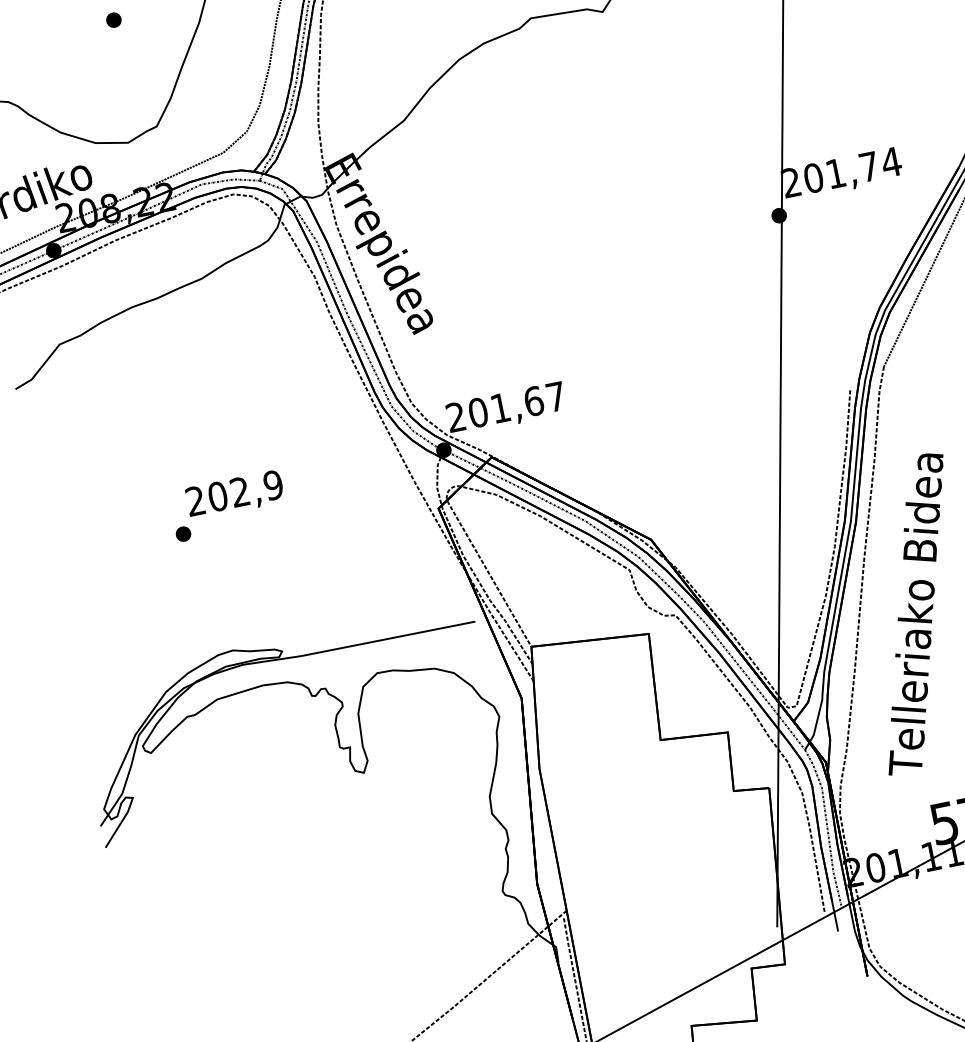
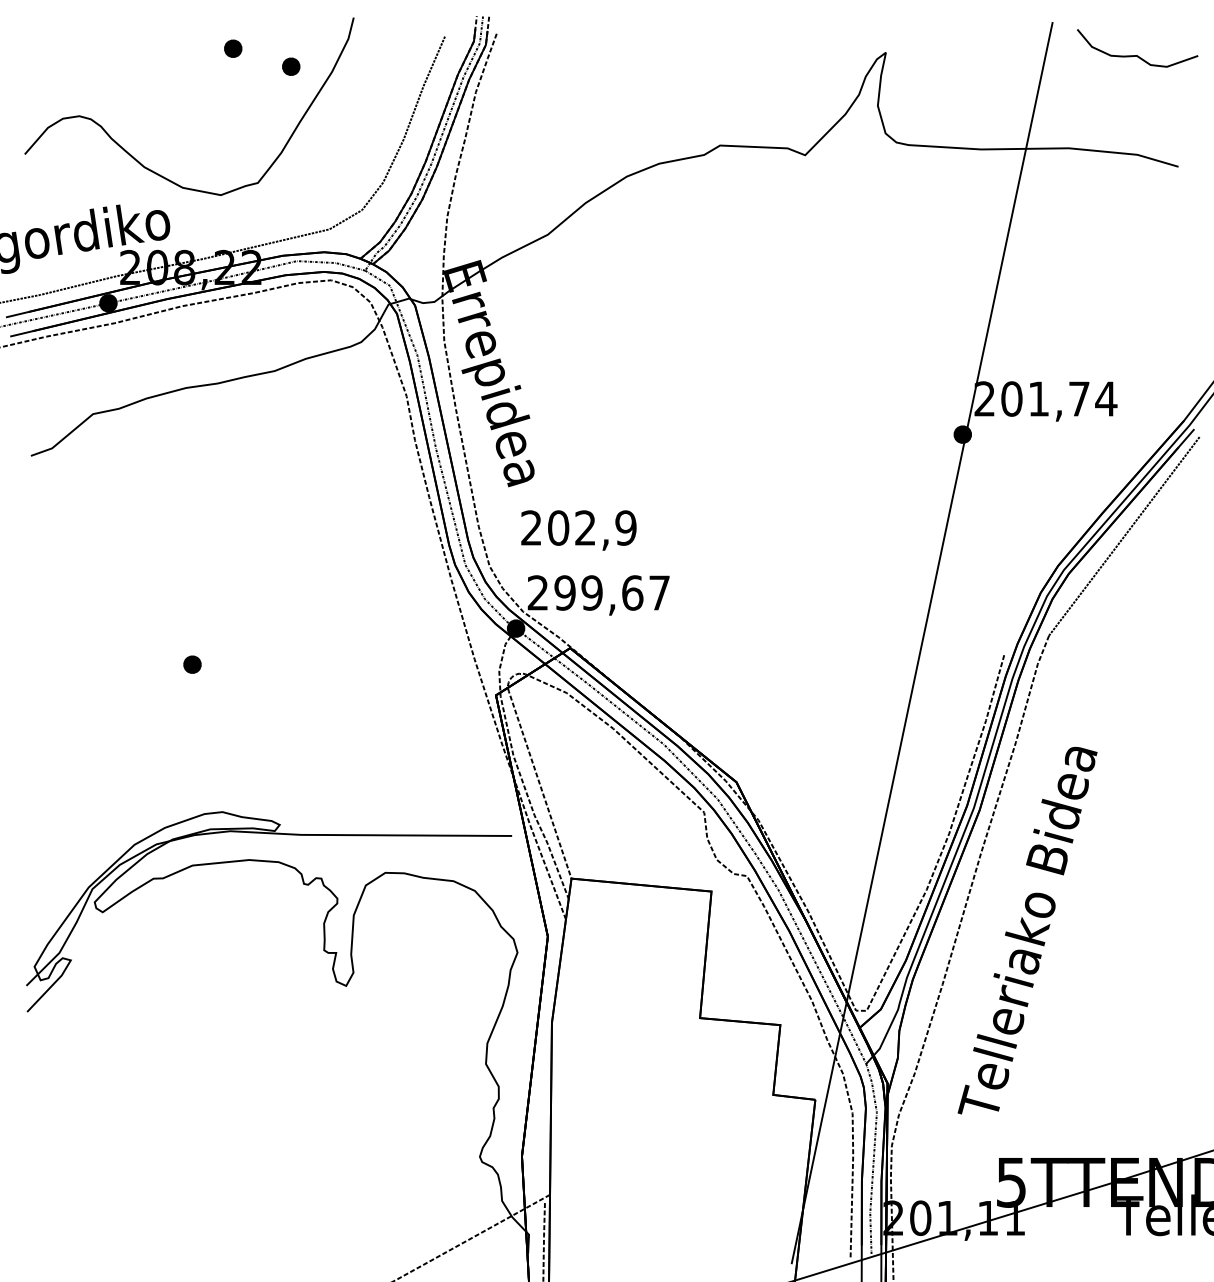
part: (164, 25) -> (291, 66), added
text: (489, 410) -> (578, 592), 201,67 -> 299,67
text: (234, 495) -> (578, 530), moved

